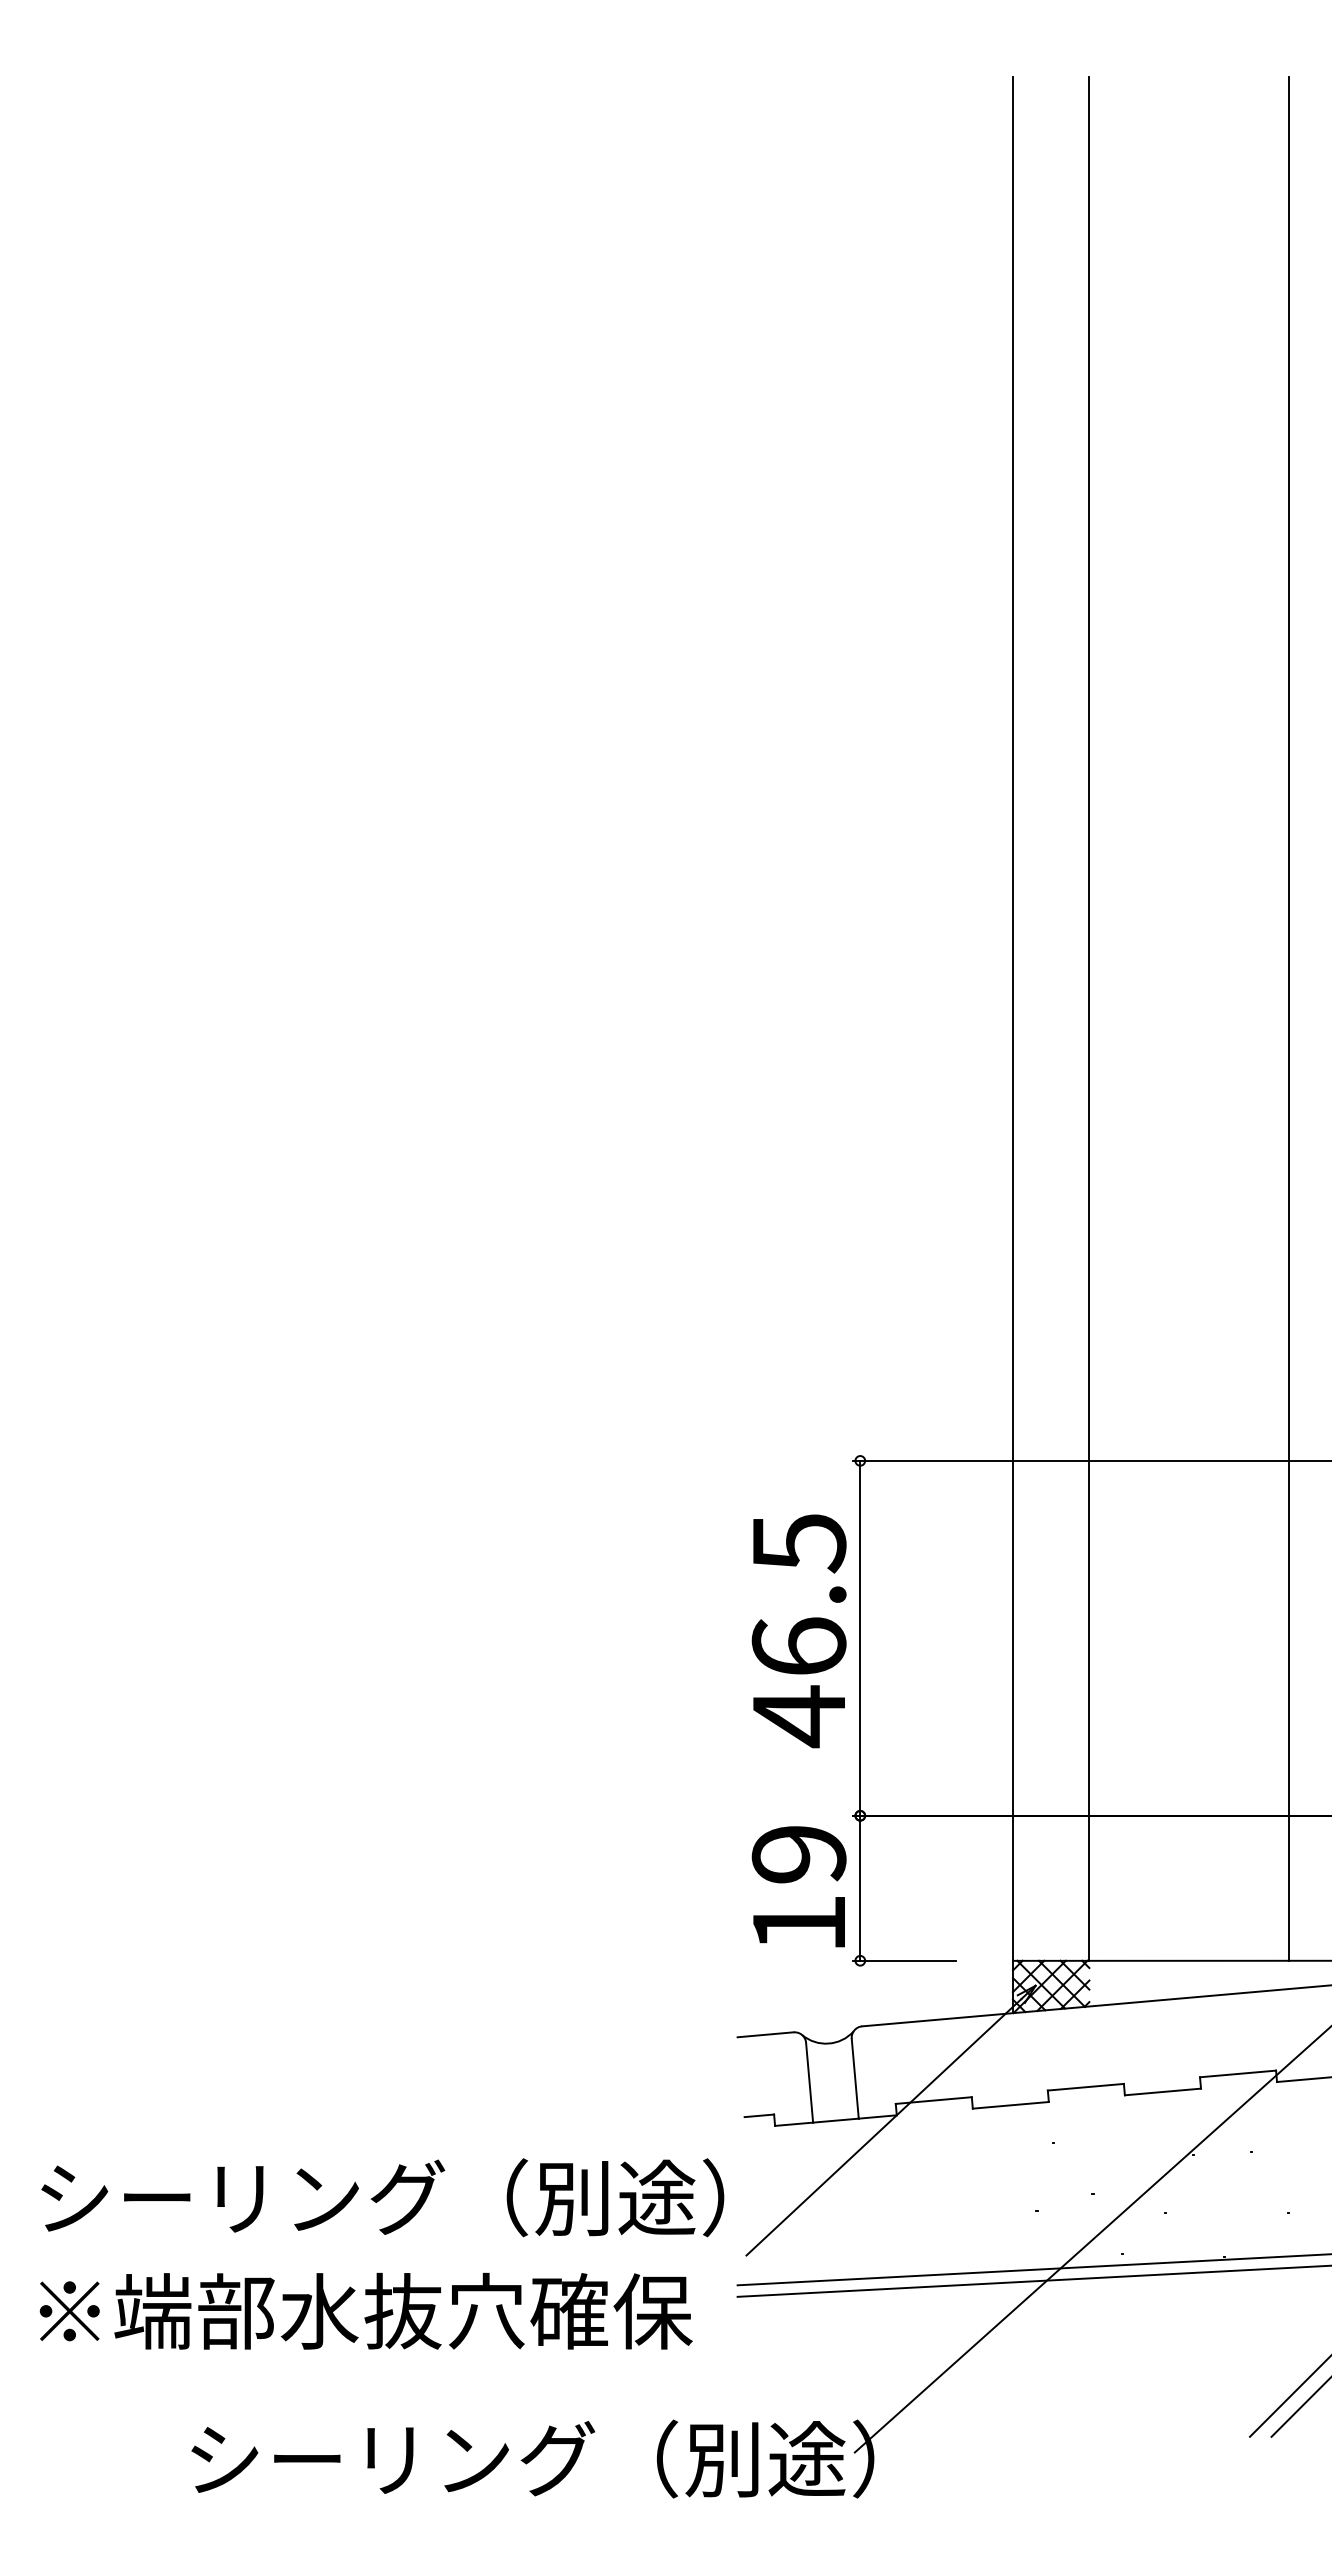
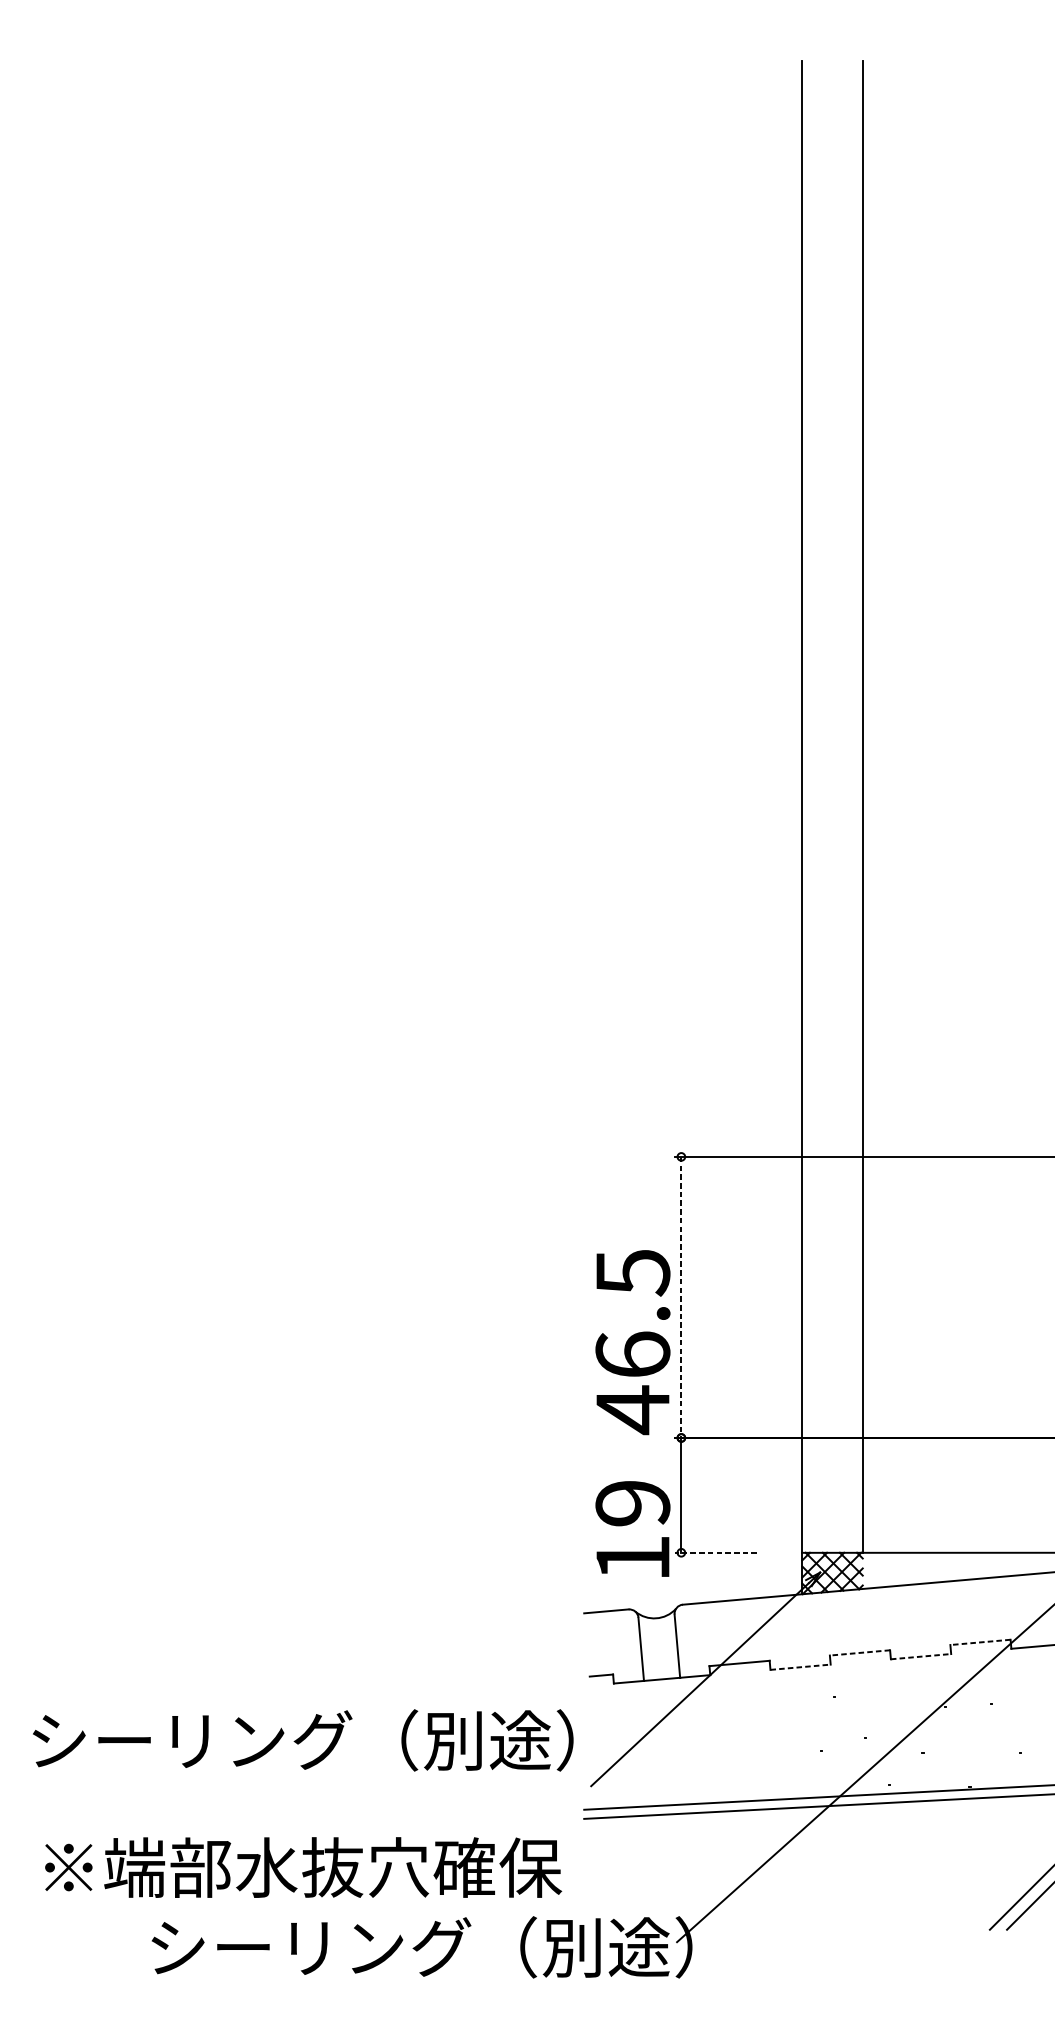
line: (1289, 1018) -> (1021, 806), removed
text: (798, 1631) -> (632, 1342), moved
line: (860, 1638) -> (681, 1297), solid -> dashed
text: (798, 1886) -> (632, 1528), moved
line: (904, 1960) -> (716, 1552), solid -> dashed
line: (1237, 2074) -> (980, 1642), solid -> dashed
line: (1085, 2087) -> (859, 1653), solid -> dashed
line: (1163, 2091) -> (921, 1656), solid -> dashed
line: (1011, 2105) -> (801, 1667), solid -> dashed
text: (365, 2311) -> (302, 1867), moved

